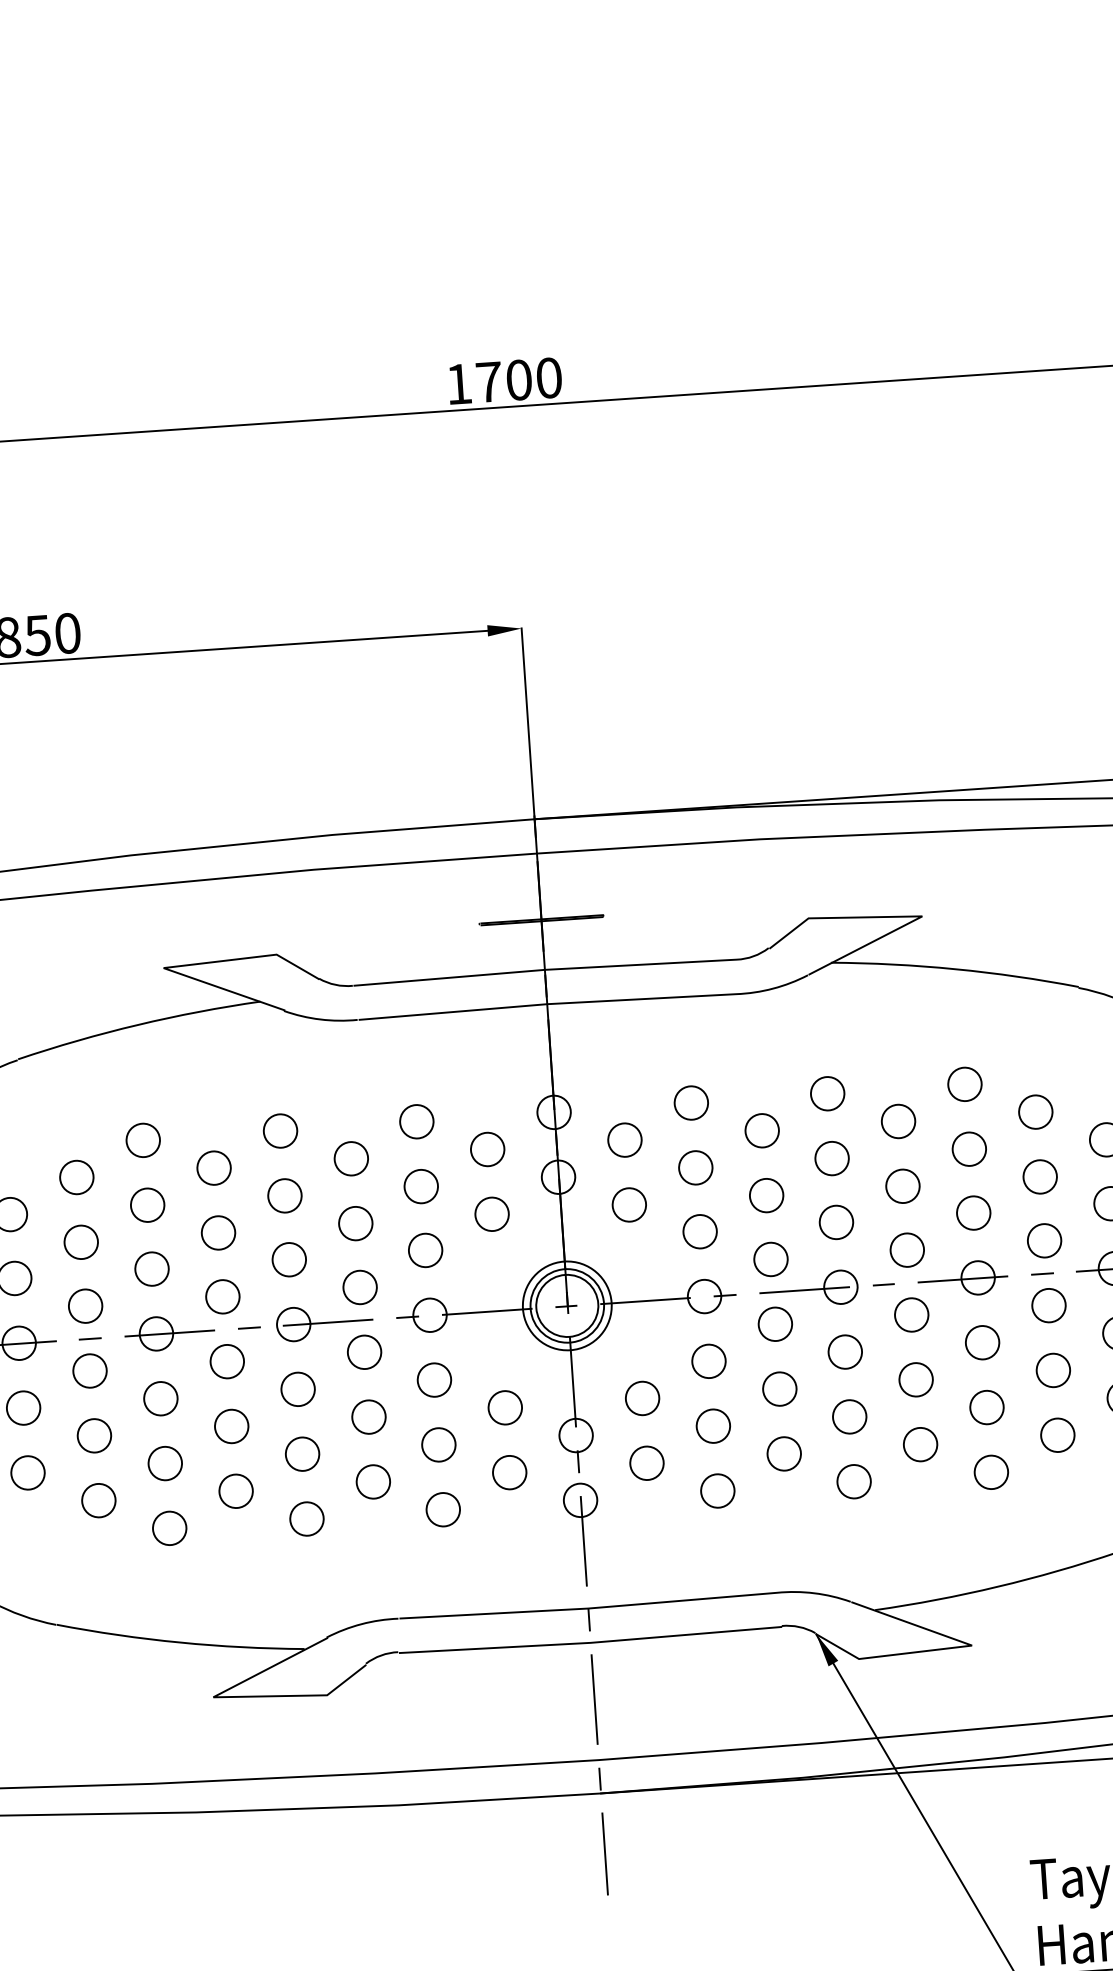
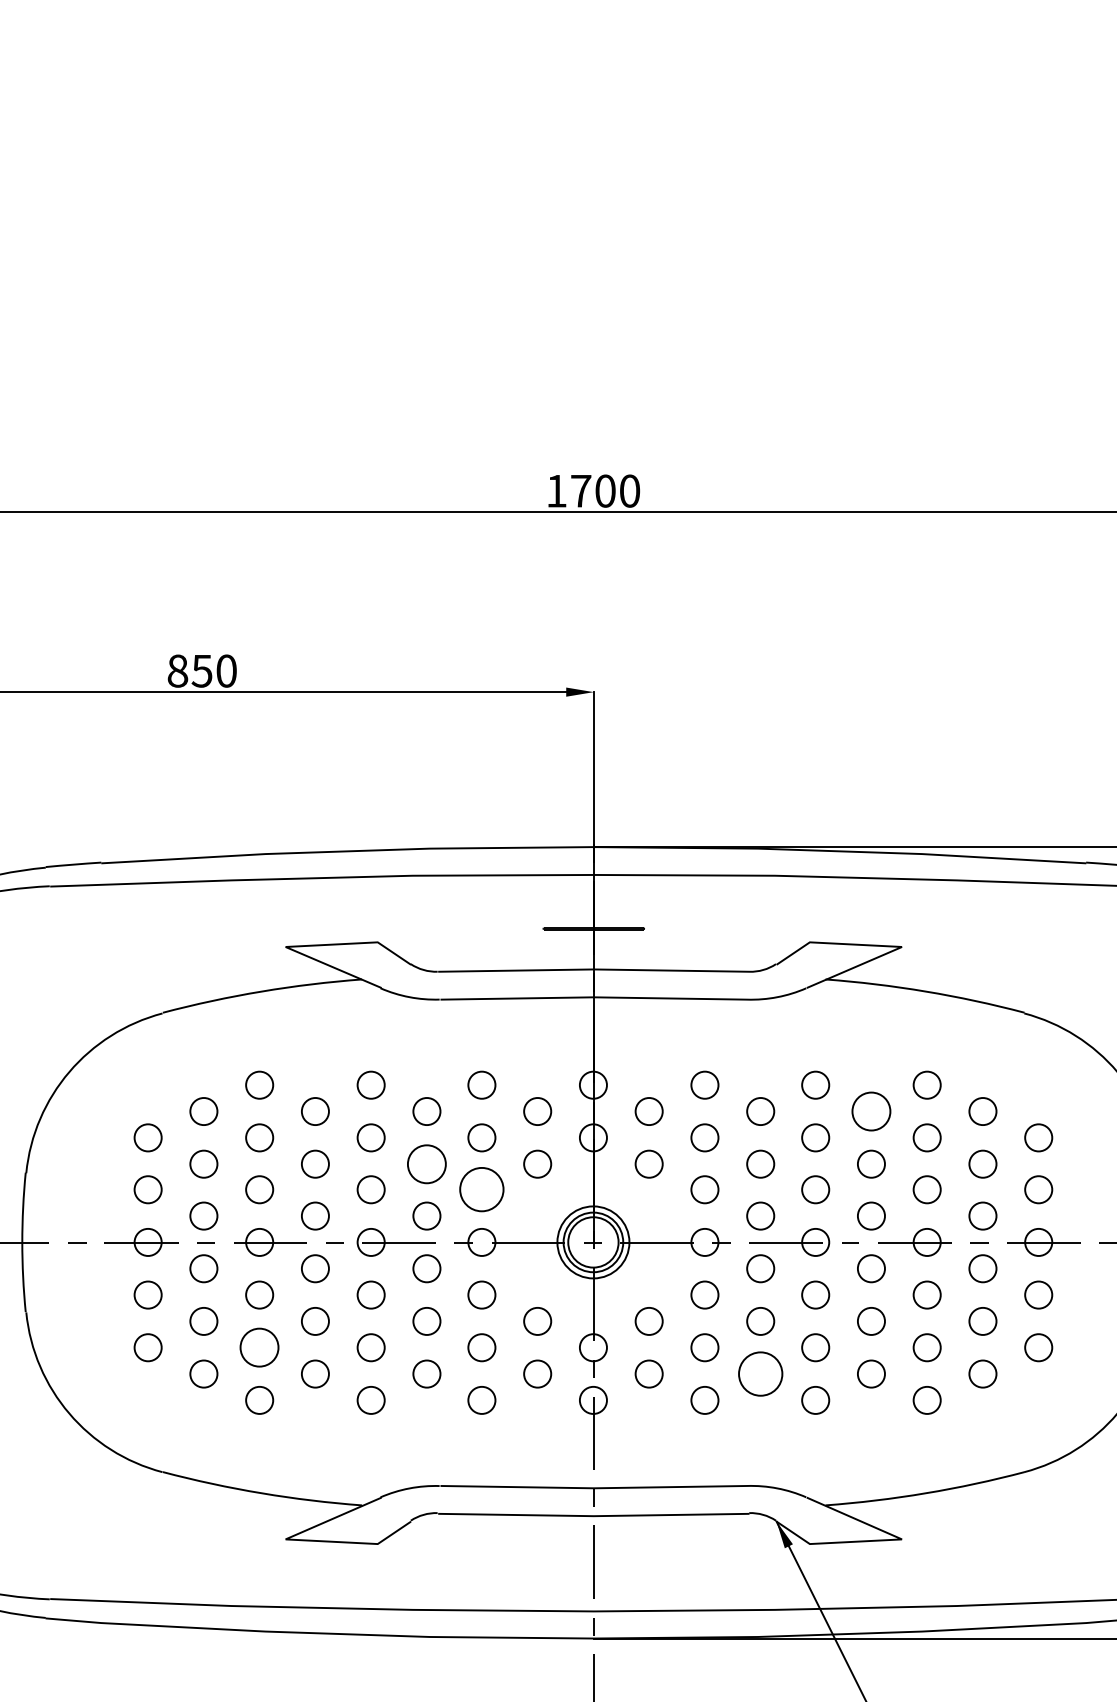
circle: (897, 1121) -> (870, 1111), size x1.4
circle: (355, 1222) -> (426, 1163), size x1.4
circle: (425, 1250) -> (481, 1189), size x1.6
circle: (783, 1453) -> (760, 1373), size x1.6
circle: (165, 1463) -> (259, 1347), size x1.4

